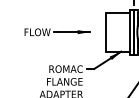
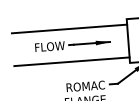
line: (55, 18) -> (69, 29), added
line: (55, 46) -> (71, 61), added

